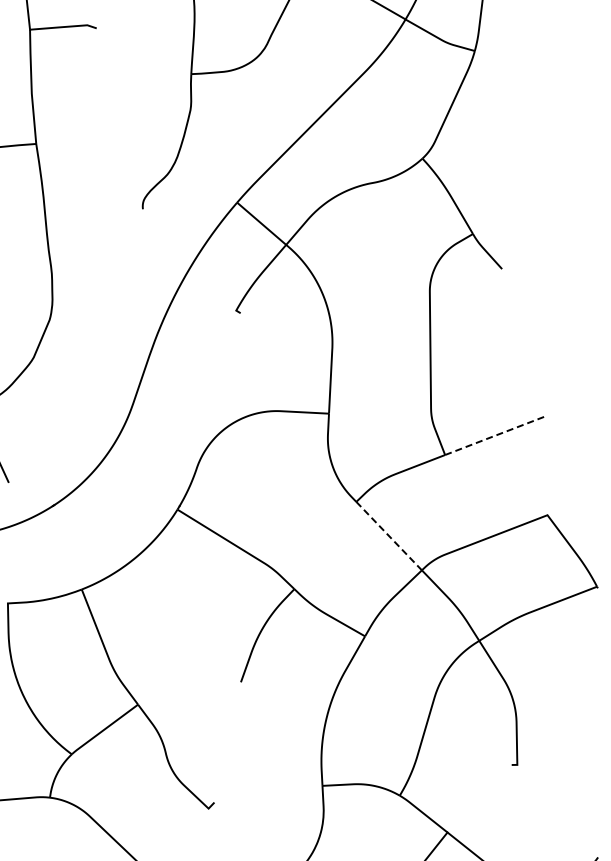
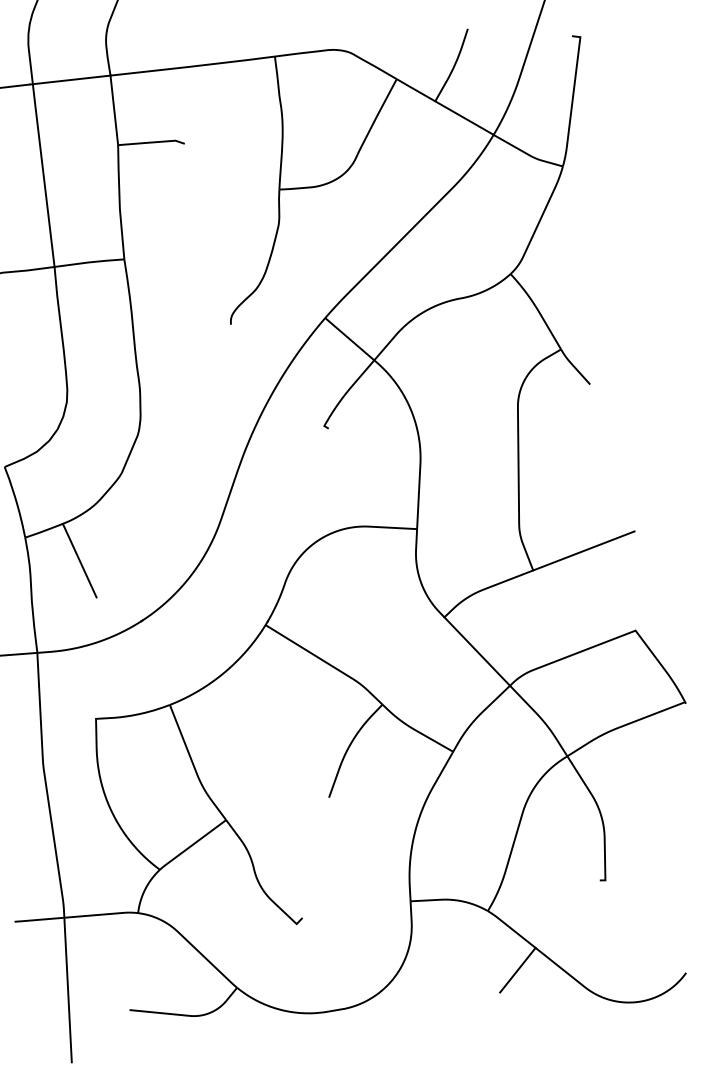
line: (496, 435) -> (584, 550), dashed -> solid
line: (389, 536) -> (477, 651), dashed -> solid

